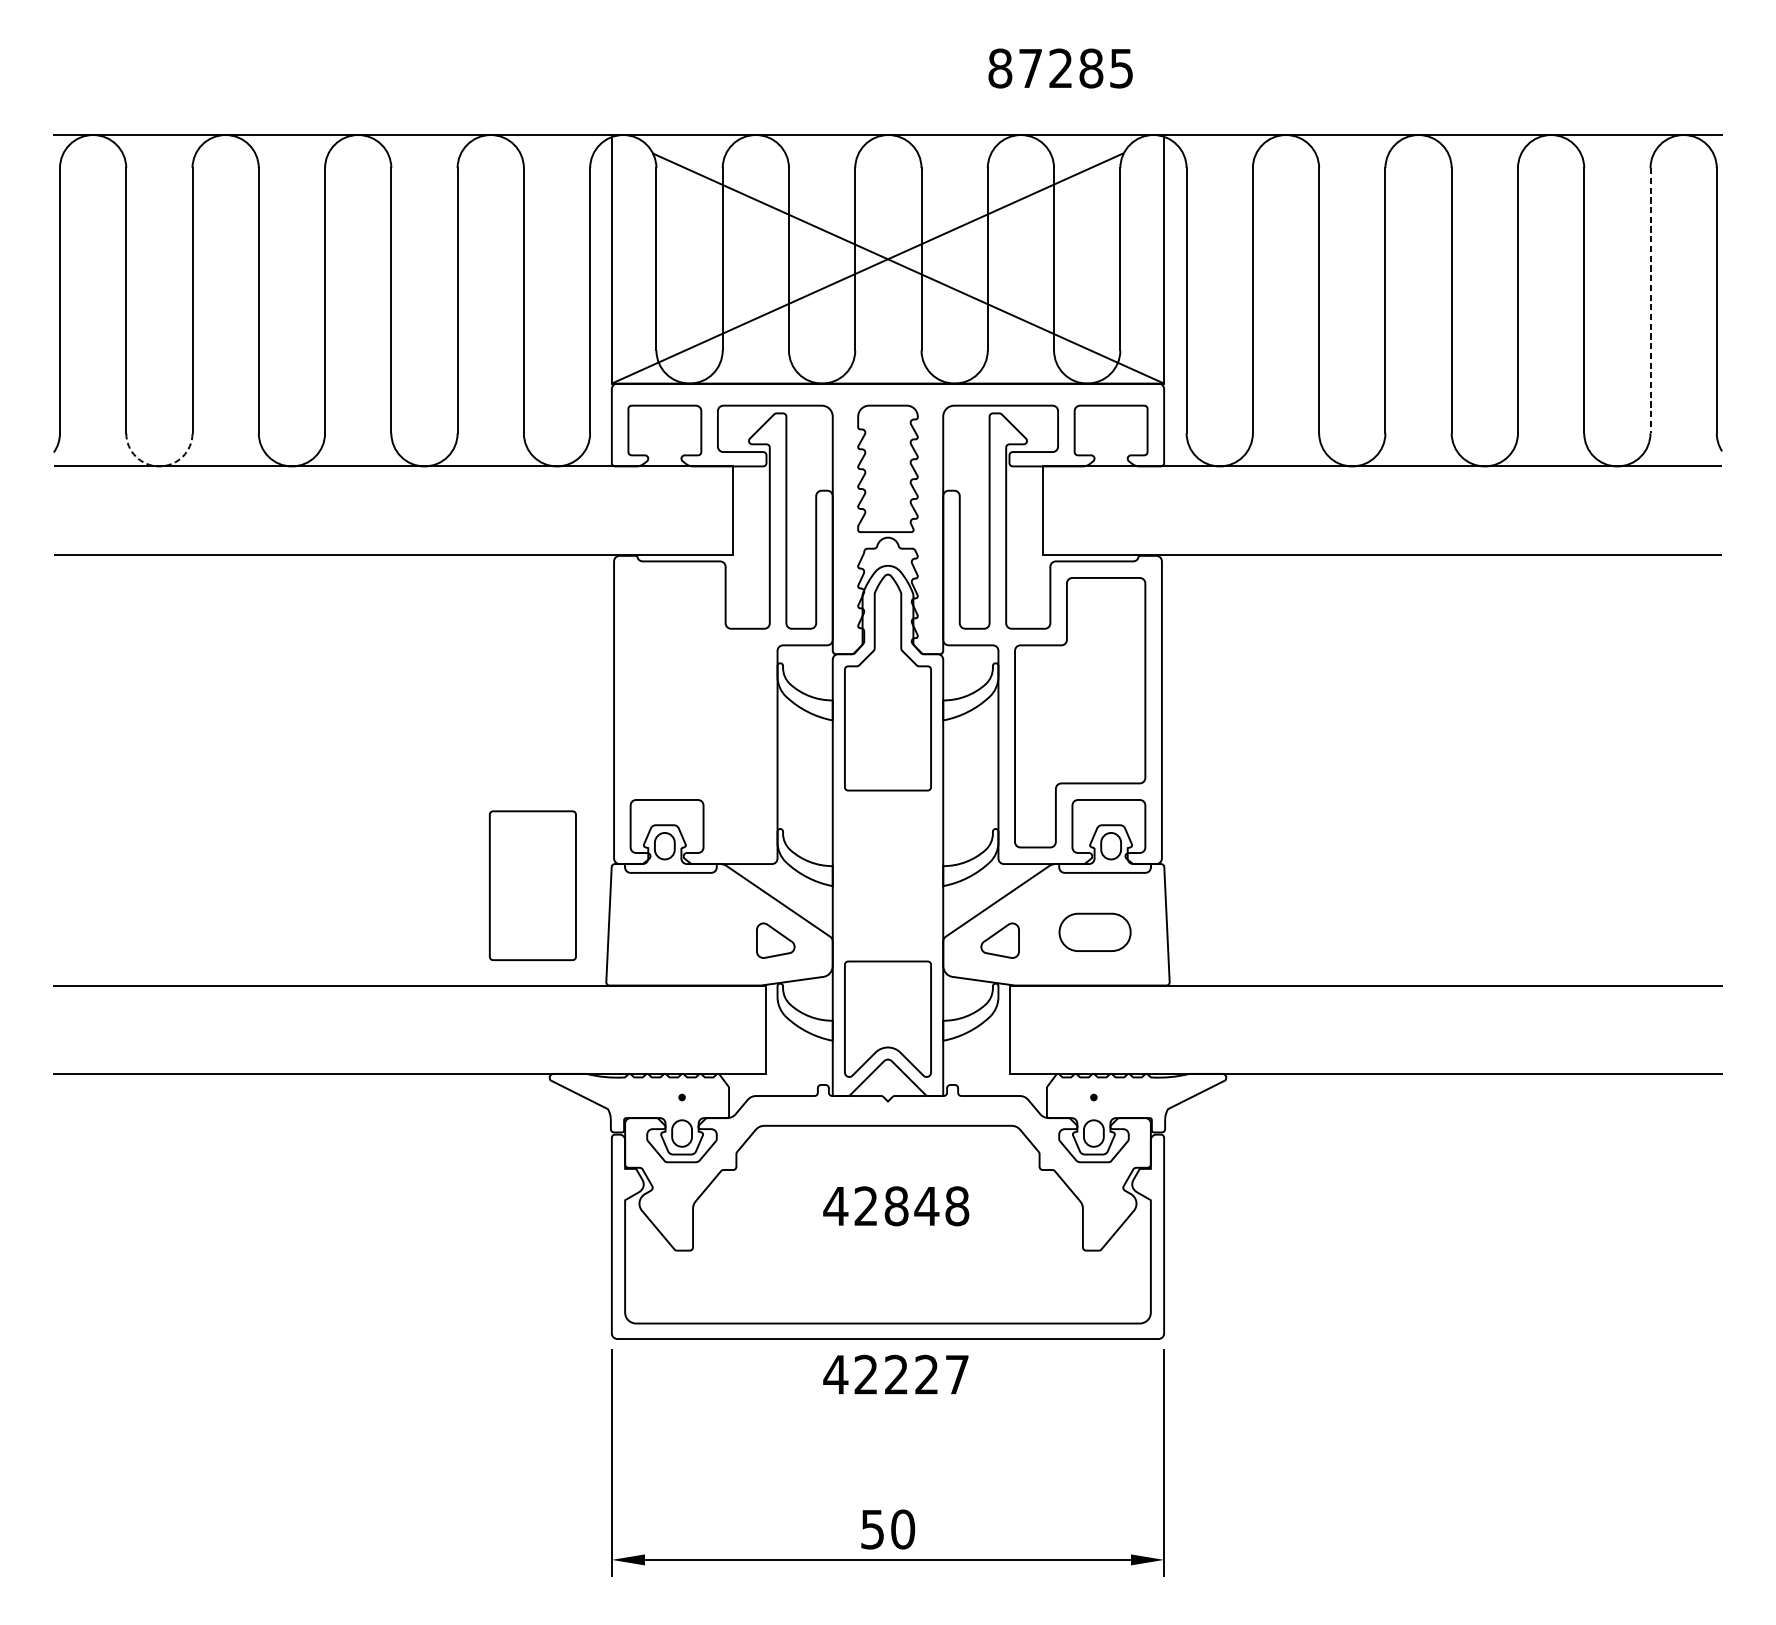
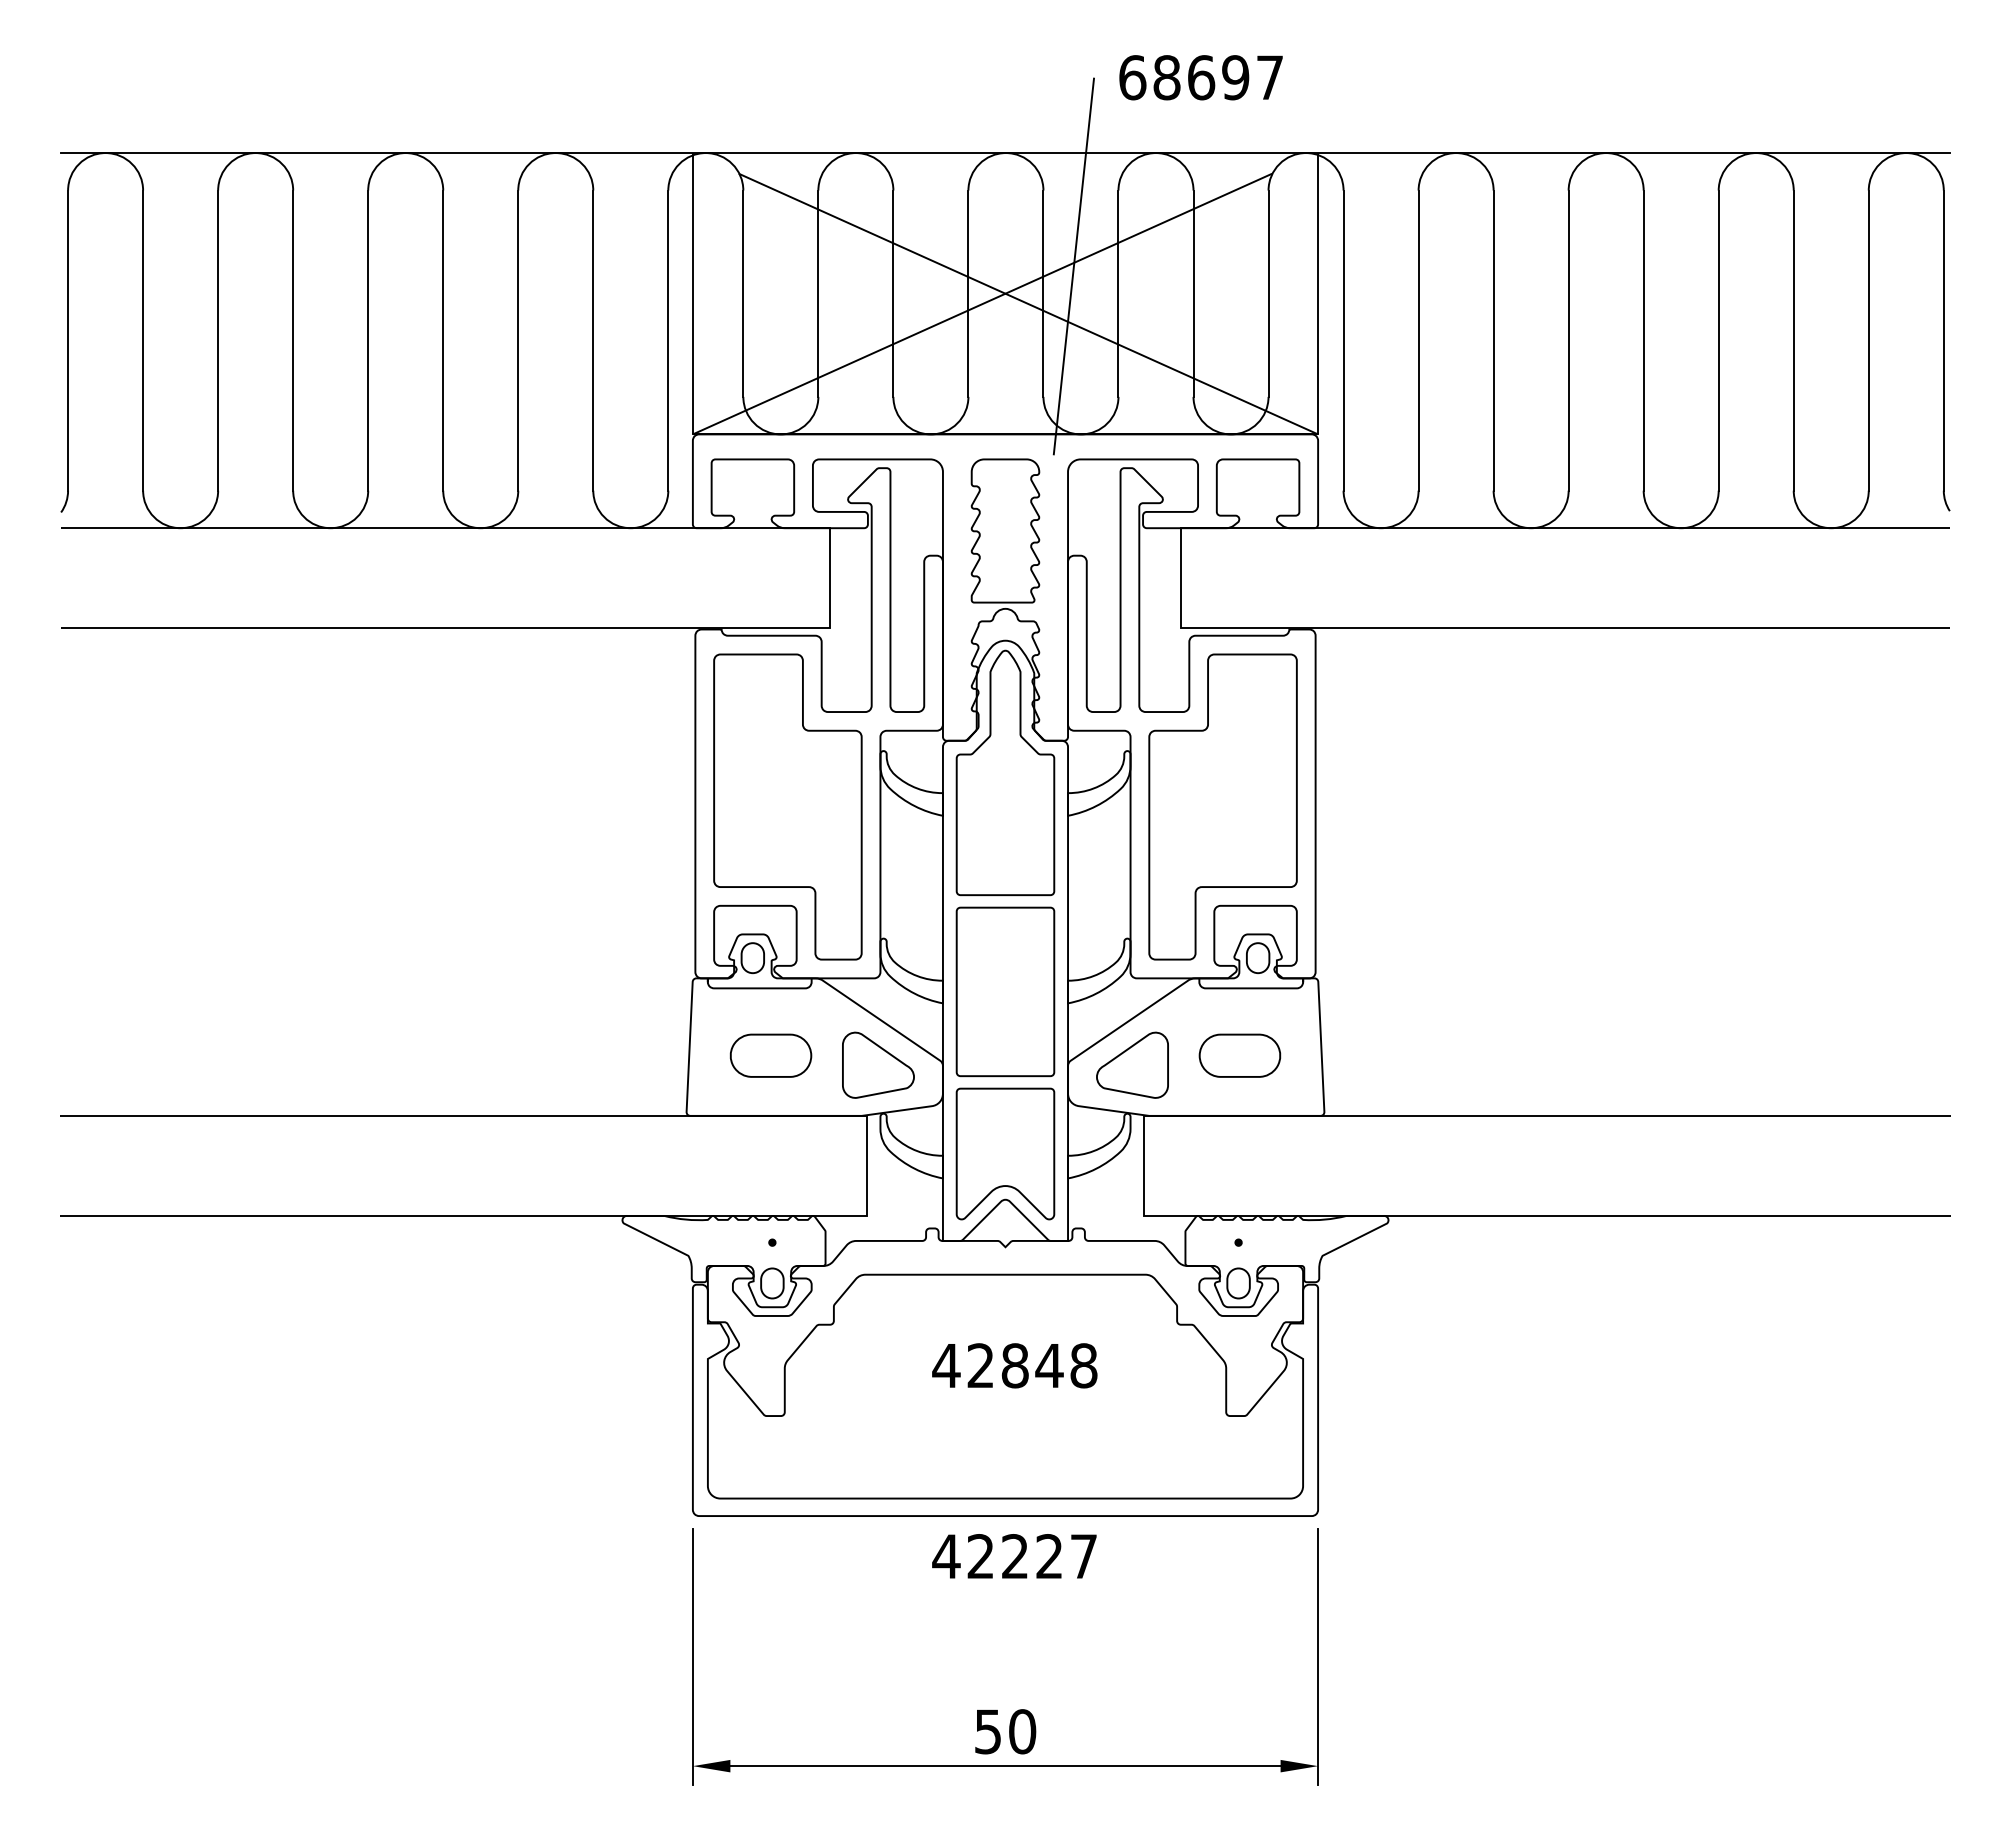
text: (1060, 68) -> (1200, 77), 87285 -> 68697
line: (948, 235) -> (1073, 266), added
line: (1650, 301) -> (1868, 341), dashed -> solid
arc: (159, 466) -> (180, 528), dashed -> solid
part: (695, 712) -> (787, 806), added
part: (532, 885) -> (1005, 991), moved
part: (680, 932) -> (770, 1055), added
part: (775, 940) -> (878, 1064), size x1.67
part: (1000, 940) -> (1132, 1064), size x1.67

